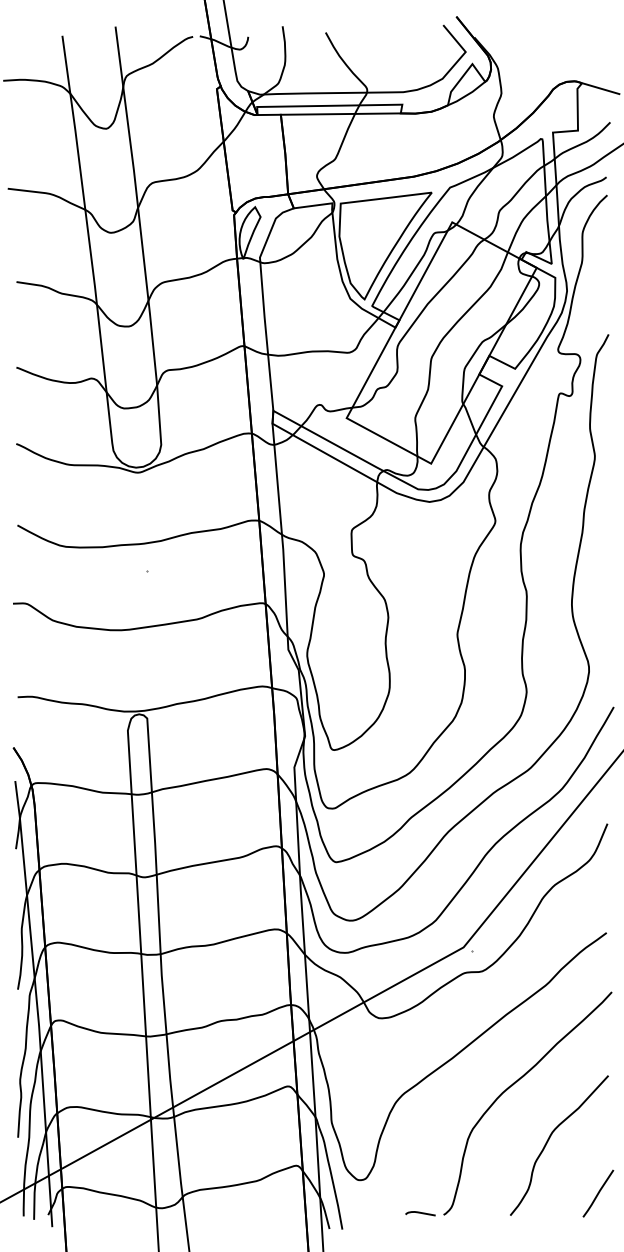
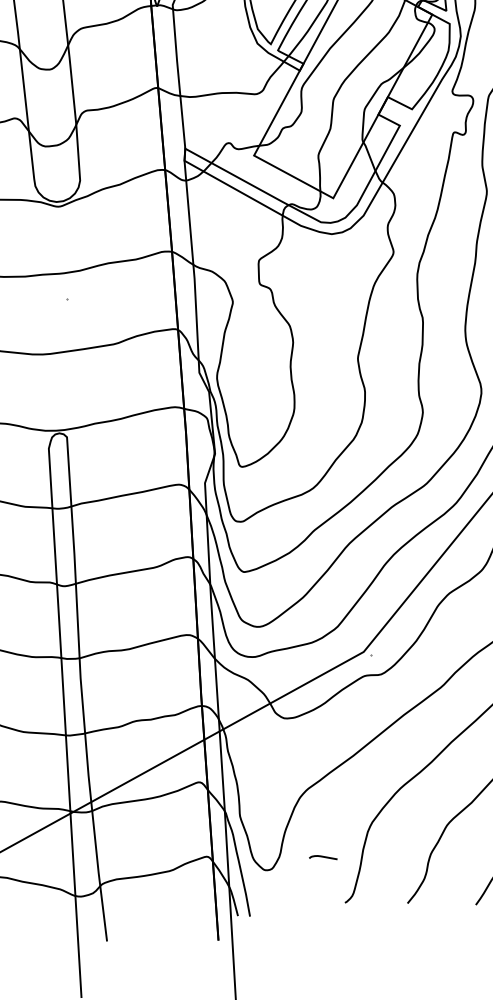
curve: (420, 1213) -> (323, 857), moved

